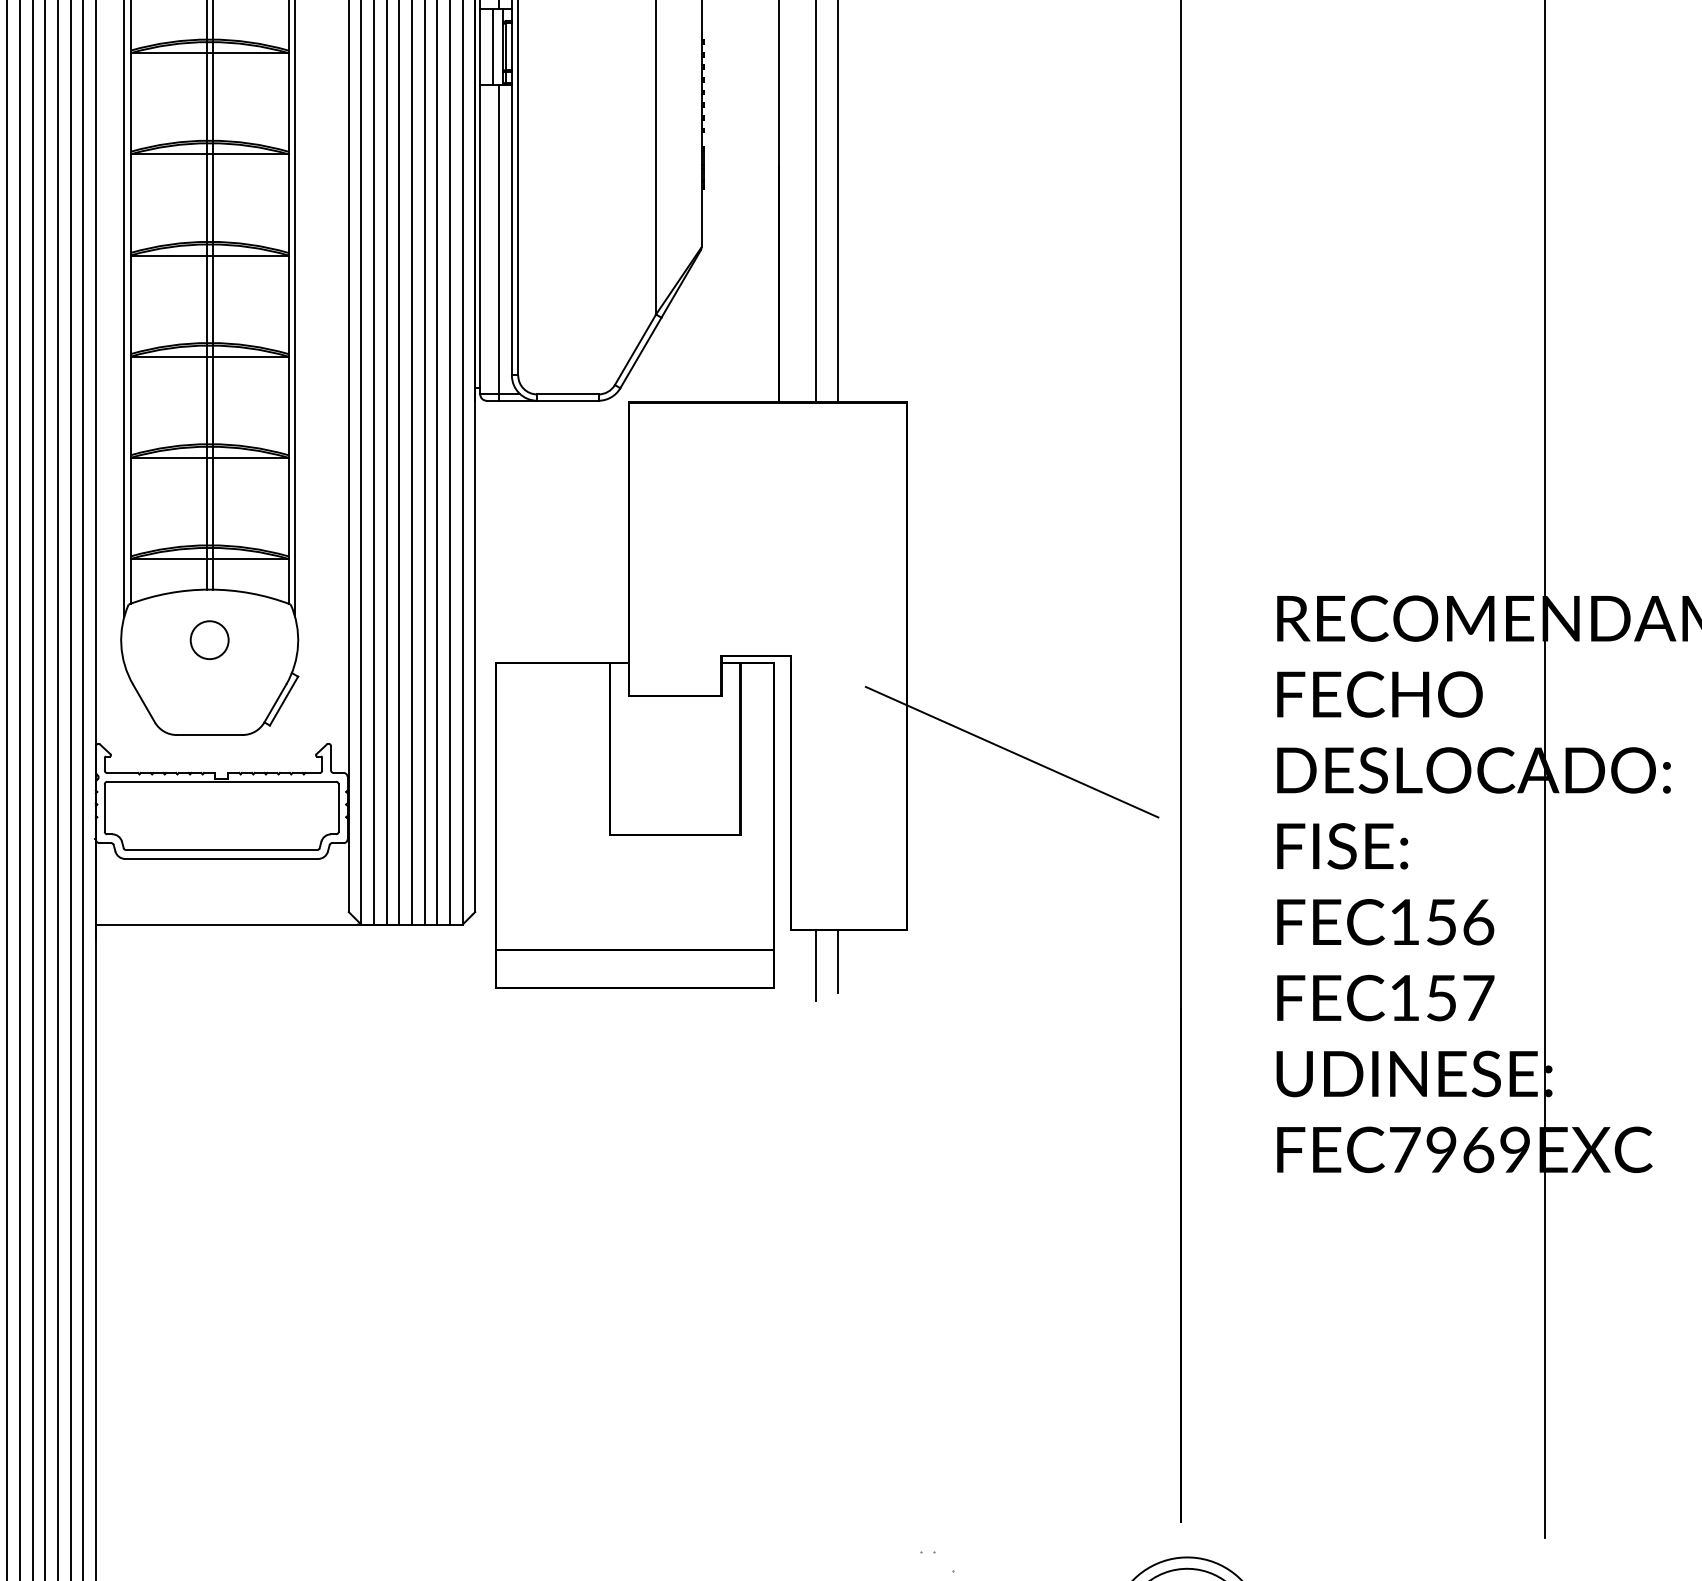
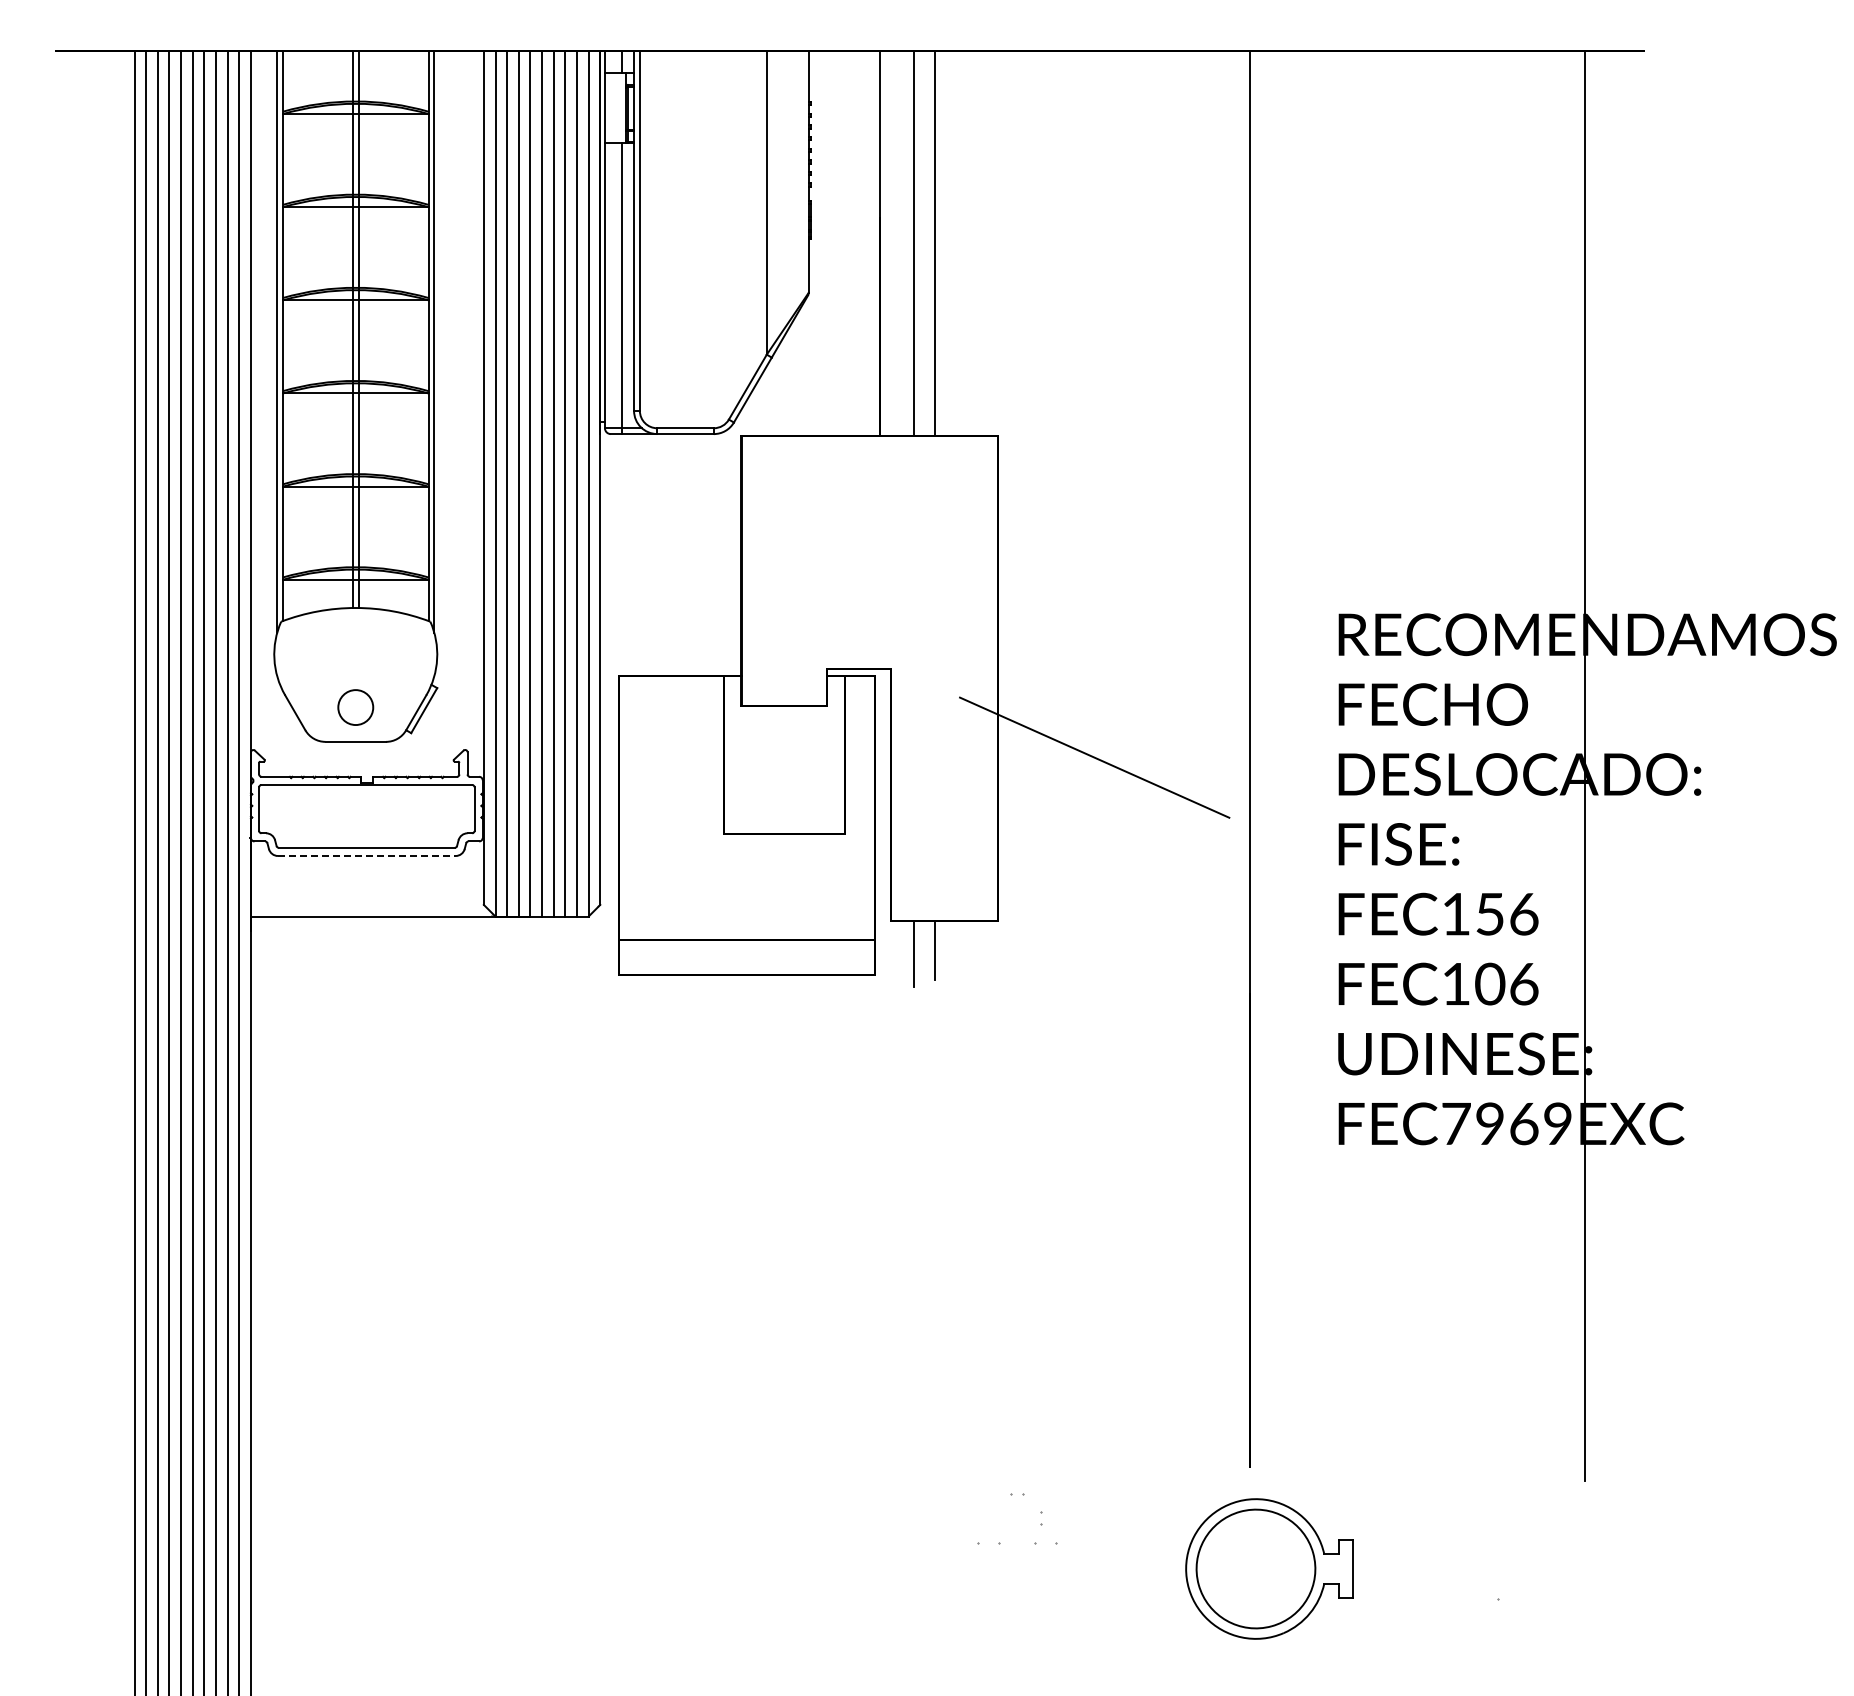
line: (492, 47) -> (616, 108), removed
circle: (209, 640) -> (355, 707), moved
line: (221, 859) -> (366, 856), solid -> dashed
text: (1459, 997) -> (1506, 983), FEC157 -> FEC106

